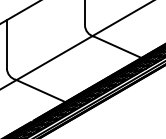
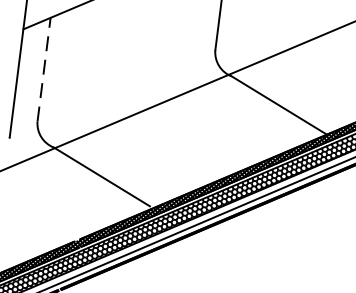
line: (6, 43) -> (43, 67), solid -> dashed

